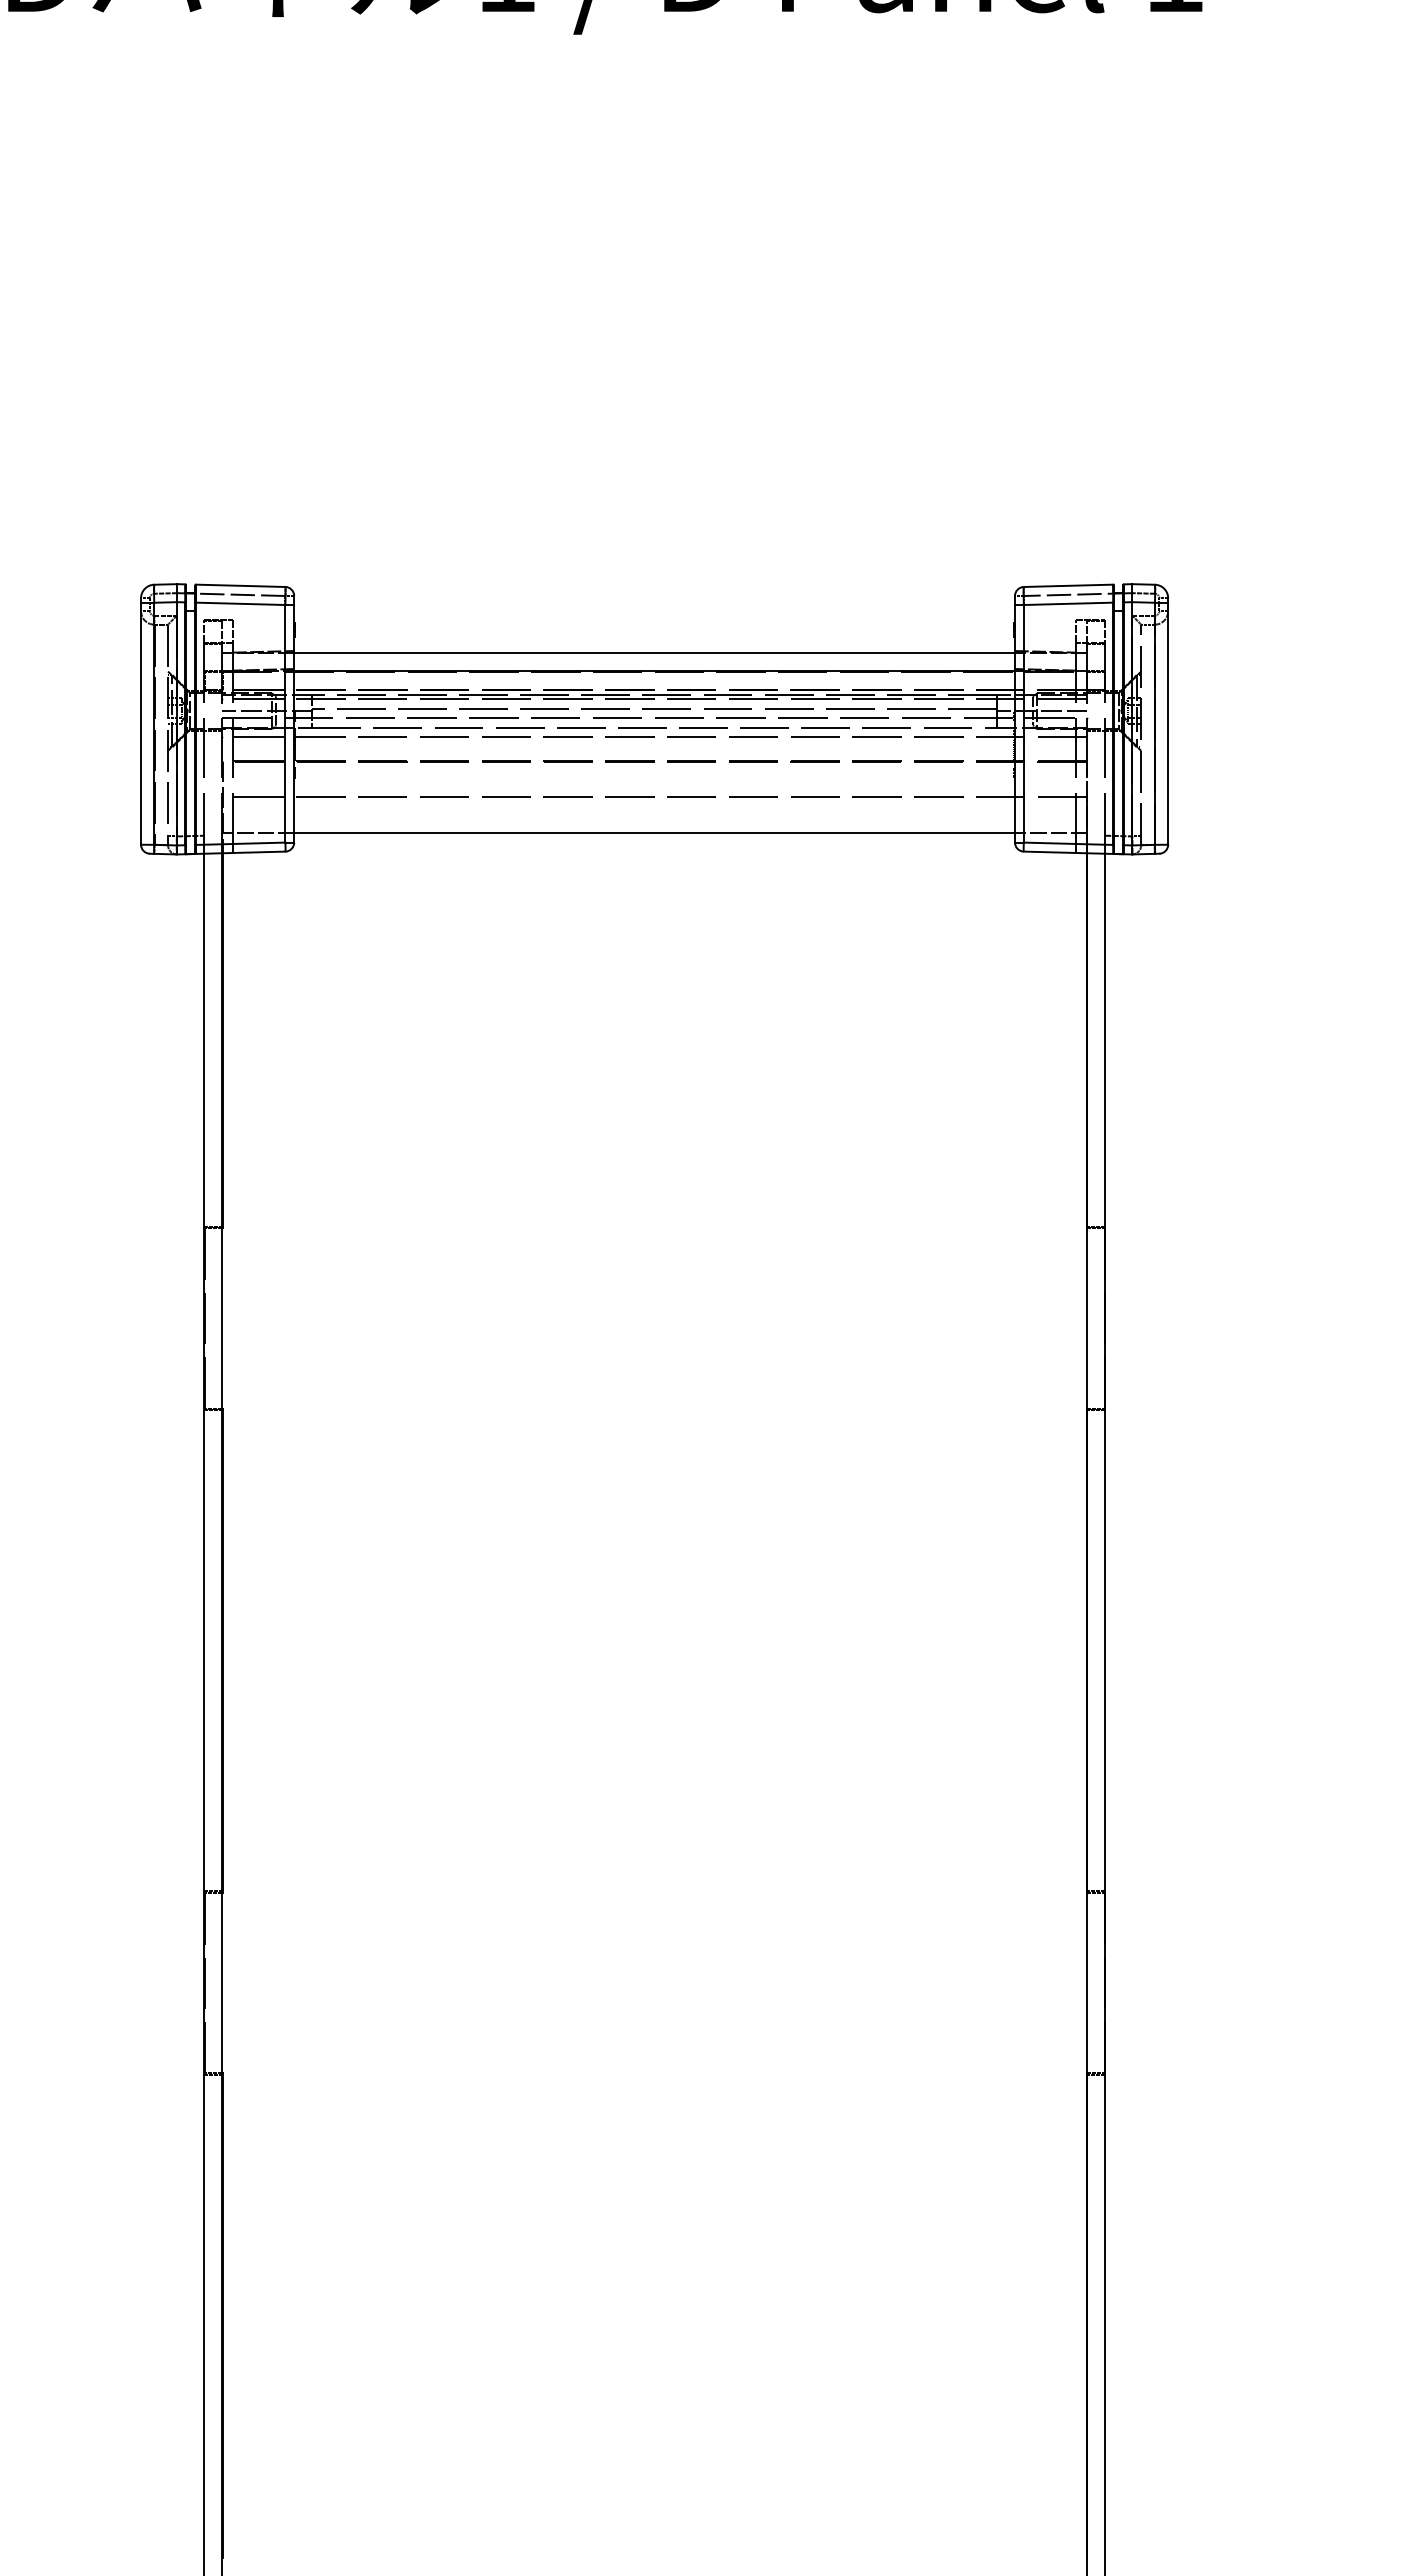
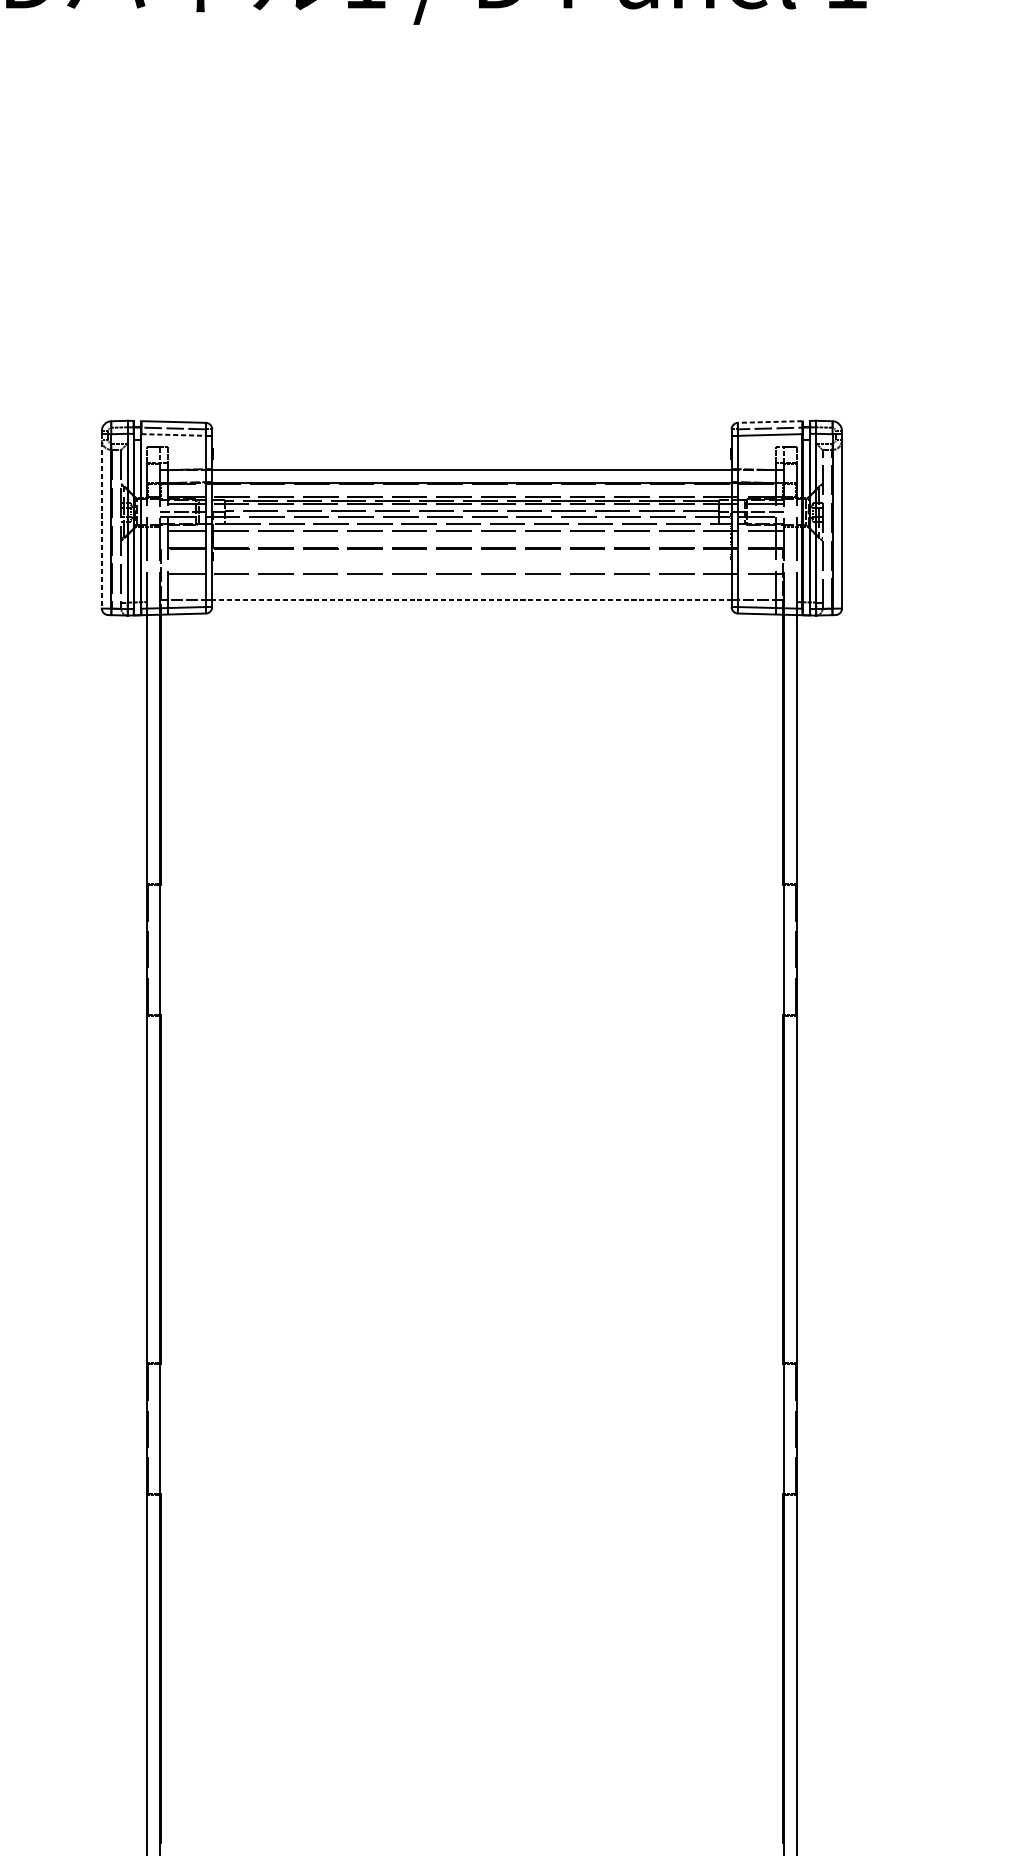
line: (1068, 585) -> (770, 421), solid -> dashed
line: (240, 603) -> (173, 434), solid -> dashed
line: (141, 723) -> (102, 521), solid -> dashed
line: (654, 832) -> (471, 599), solid -> dashed

